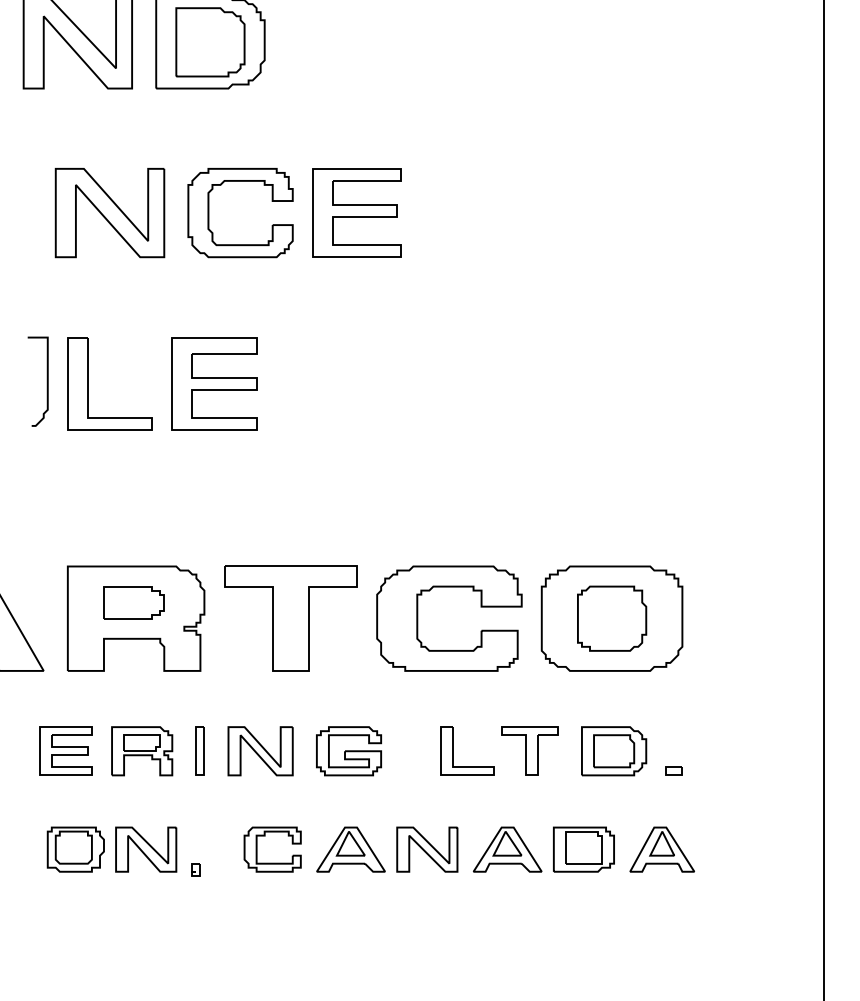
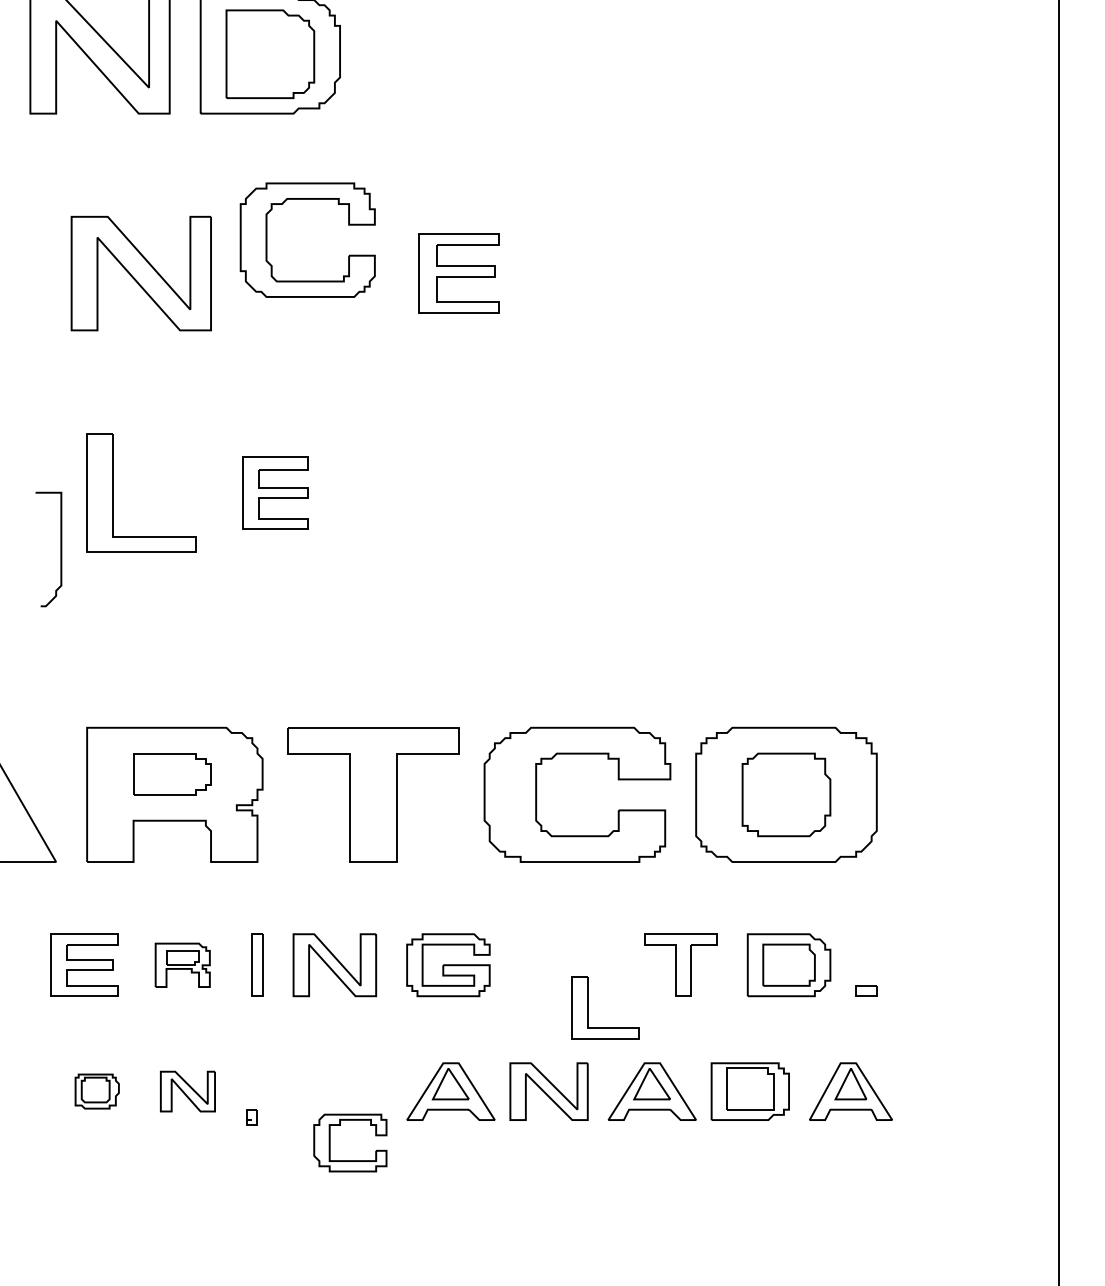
part: (356, 212) -> (458, 272), size x0.7
part: (209, 213) -> (267, 240), moved
curve: (46, 381) -> (59, 549), moved
part: (214, 383) -> (275, 492), size x0.6
part: (453, 750) -> (587, 1006), moved
part: (142, 751) -> (183, 965), size x0.7
part: (75, 849) -> (96, 1091), size x0.6
part: (146, 849) -> (188, 1091), size x0.7
part: (272, 862) -> (350, 1159), moved

